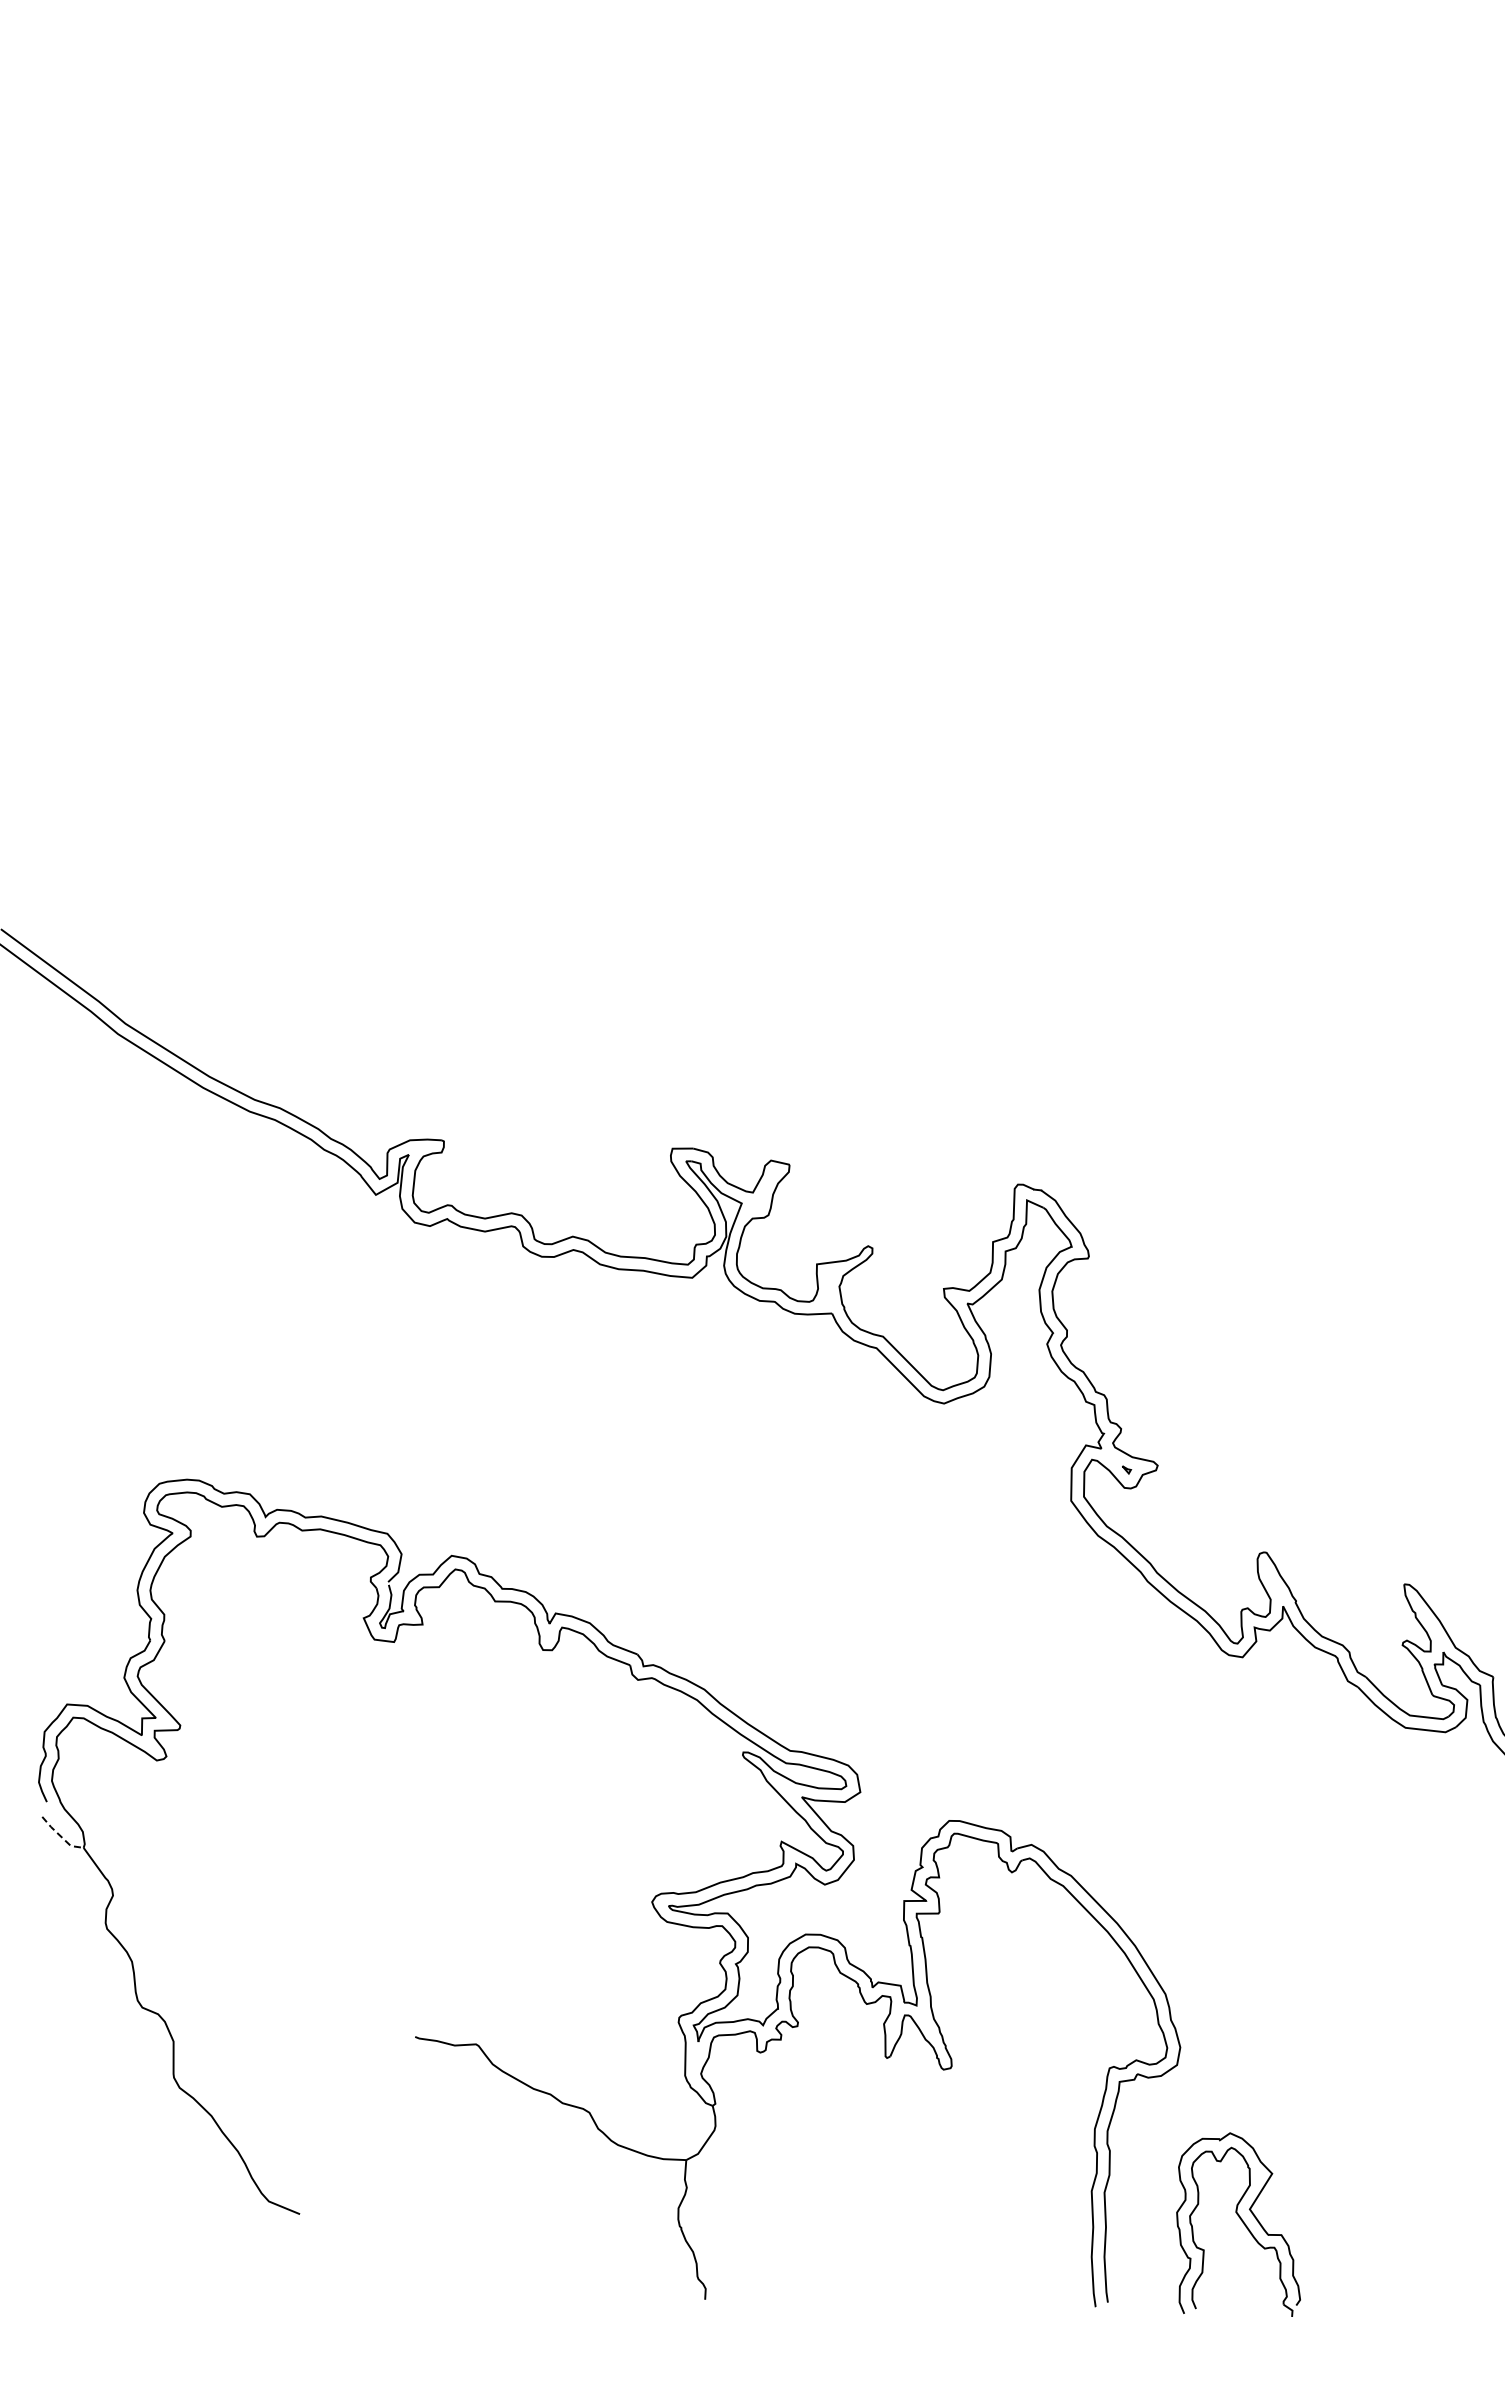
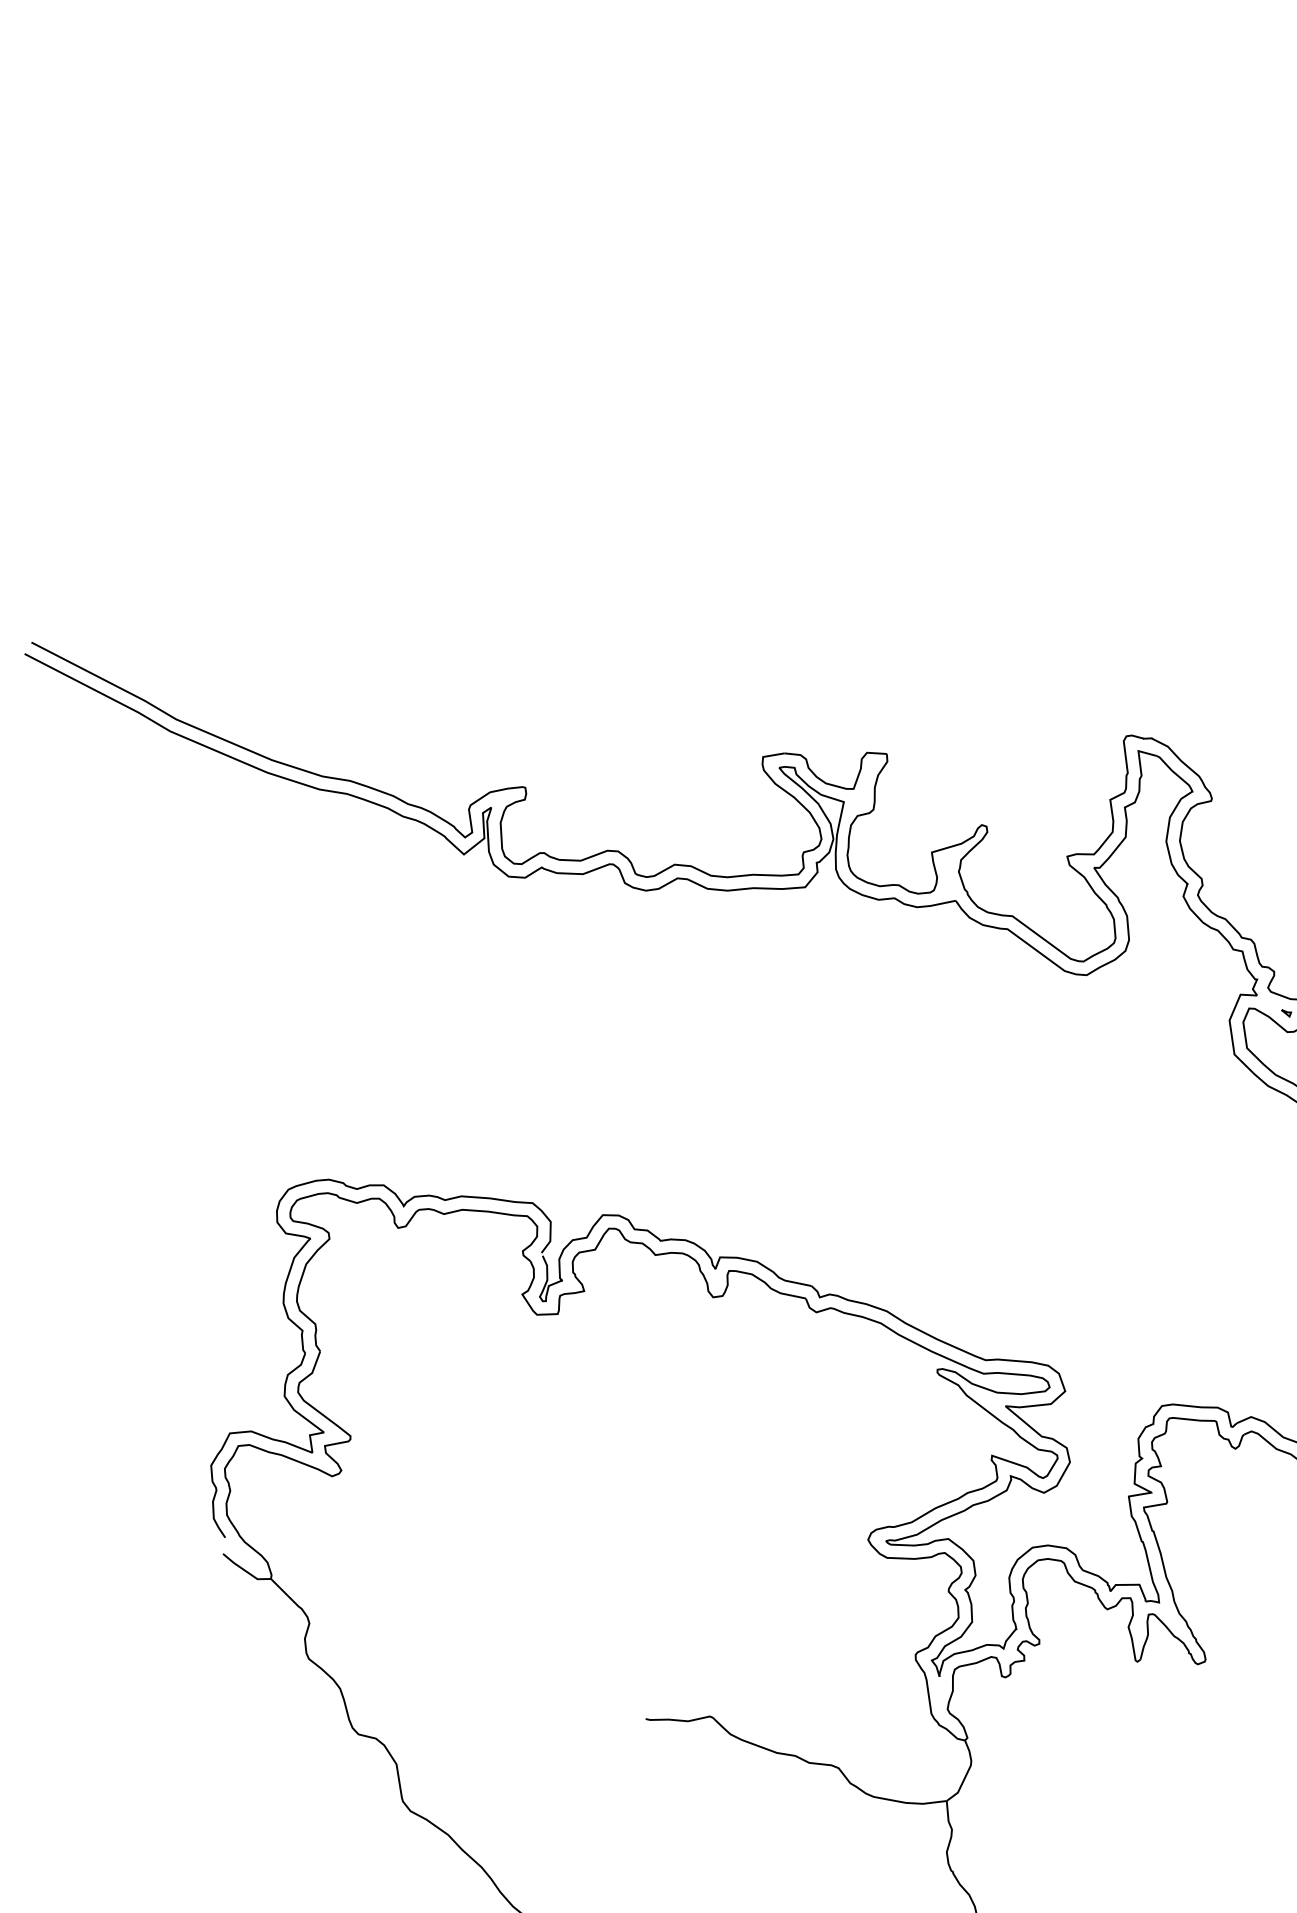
line: (61, 1836) -> (246, 1570), dashed -> solid

